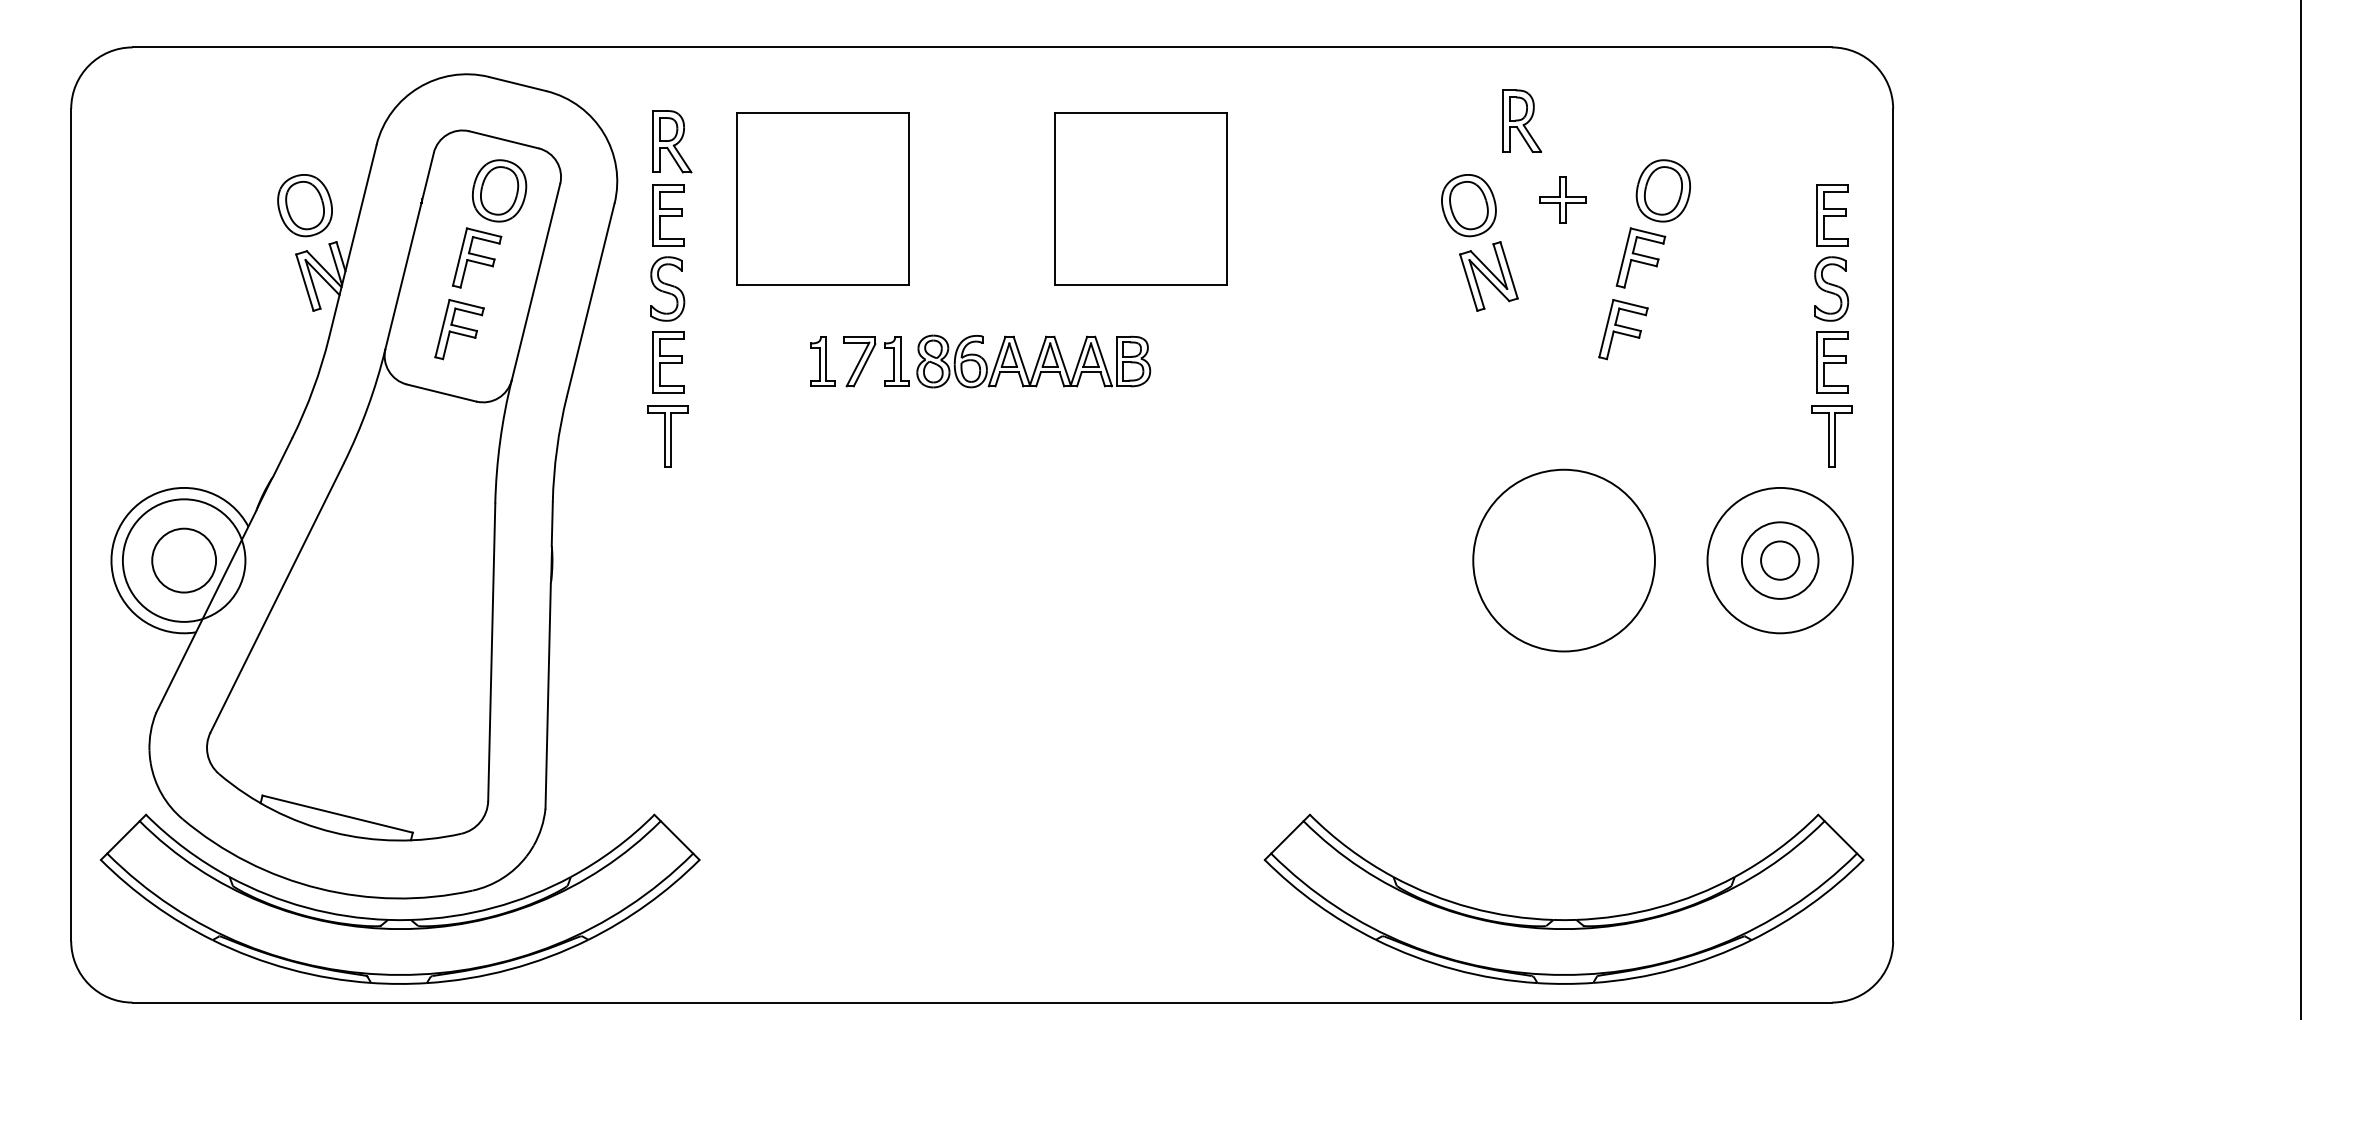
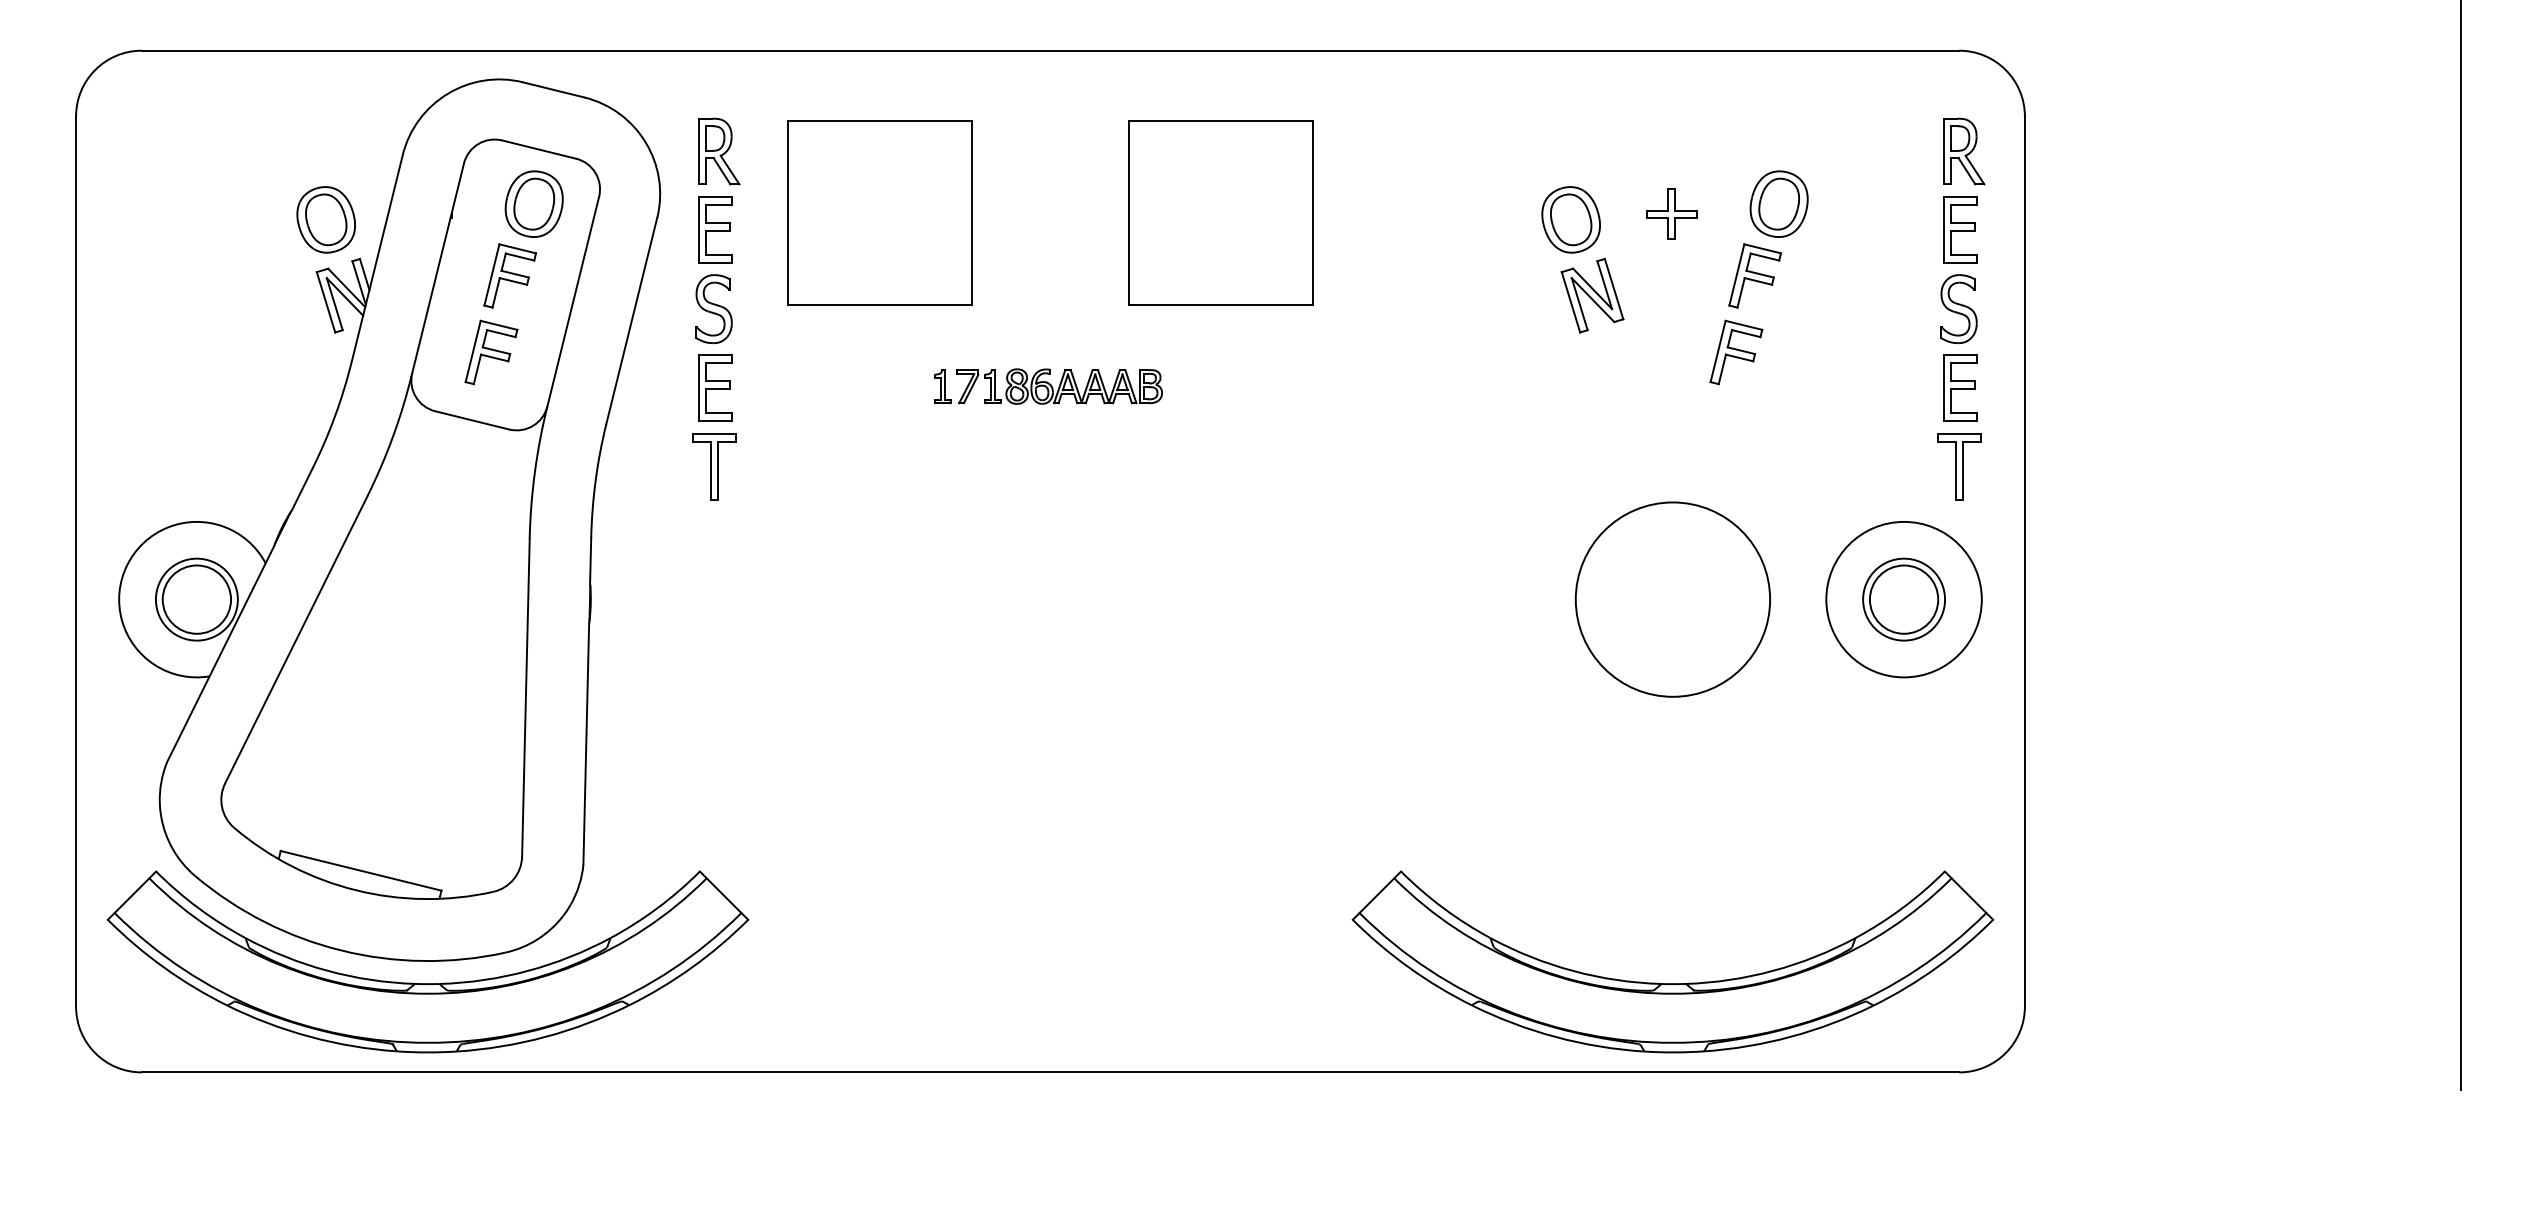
part: (1522, 121) -> (1964, 151), moved
part: (980, 361) -> (1048, 386), size x0.62
circle: (183, 560) -> (196, 599), size x0.62
circle: (1779, 560) -> (1903, 599), size x1.67

